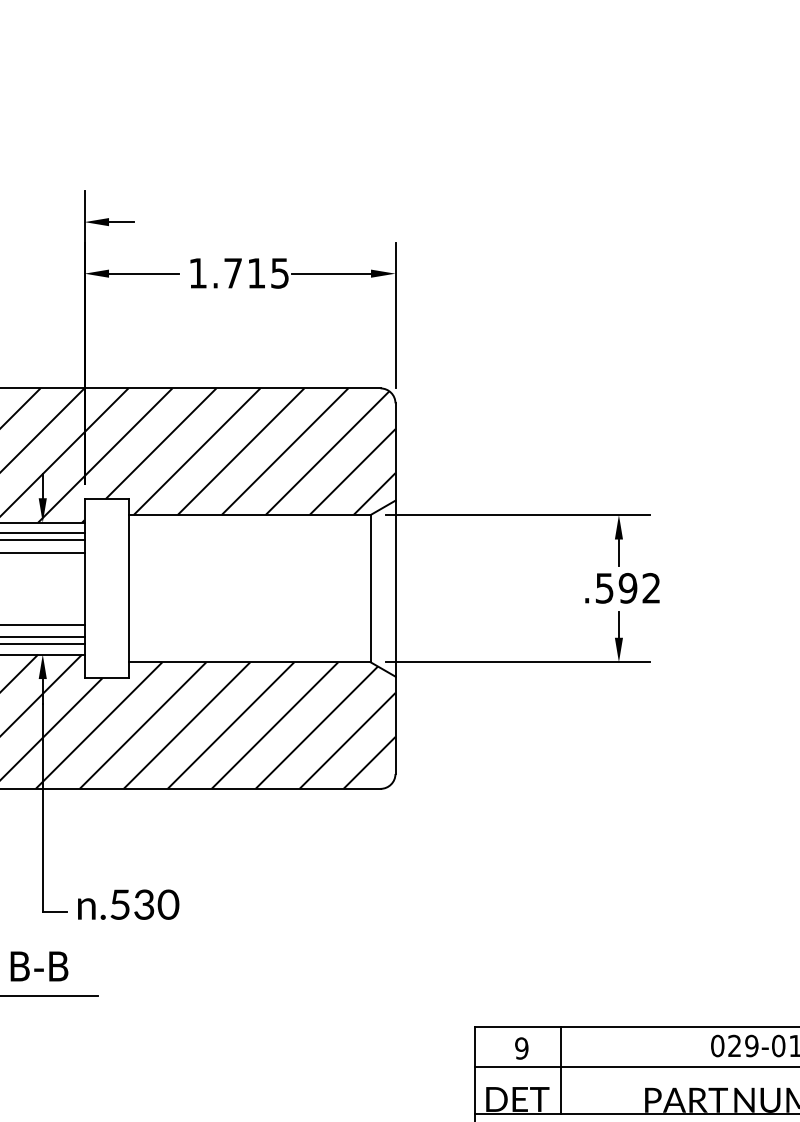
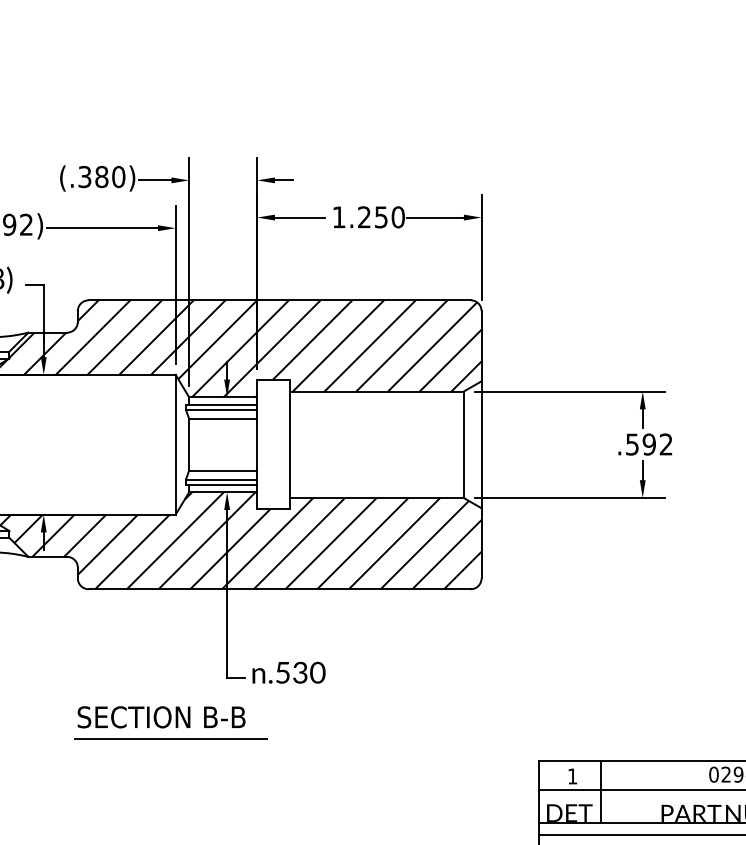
text: (256, 273) -> (381, 217), 1.715 -> 1.250
text: (521, 1048) -> (572, 776), 9 -> 1

